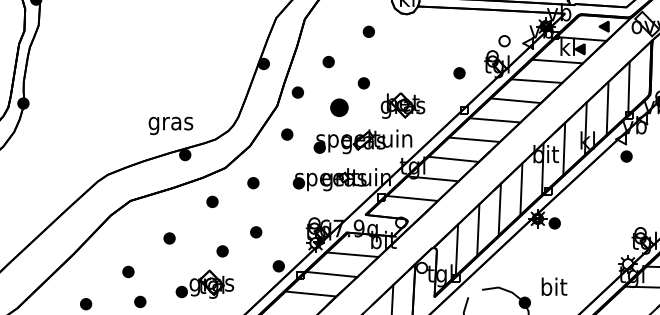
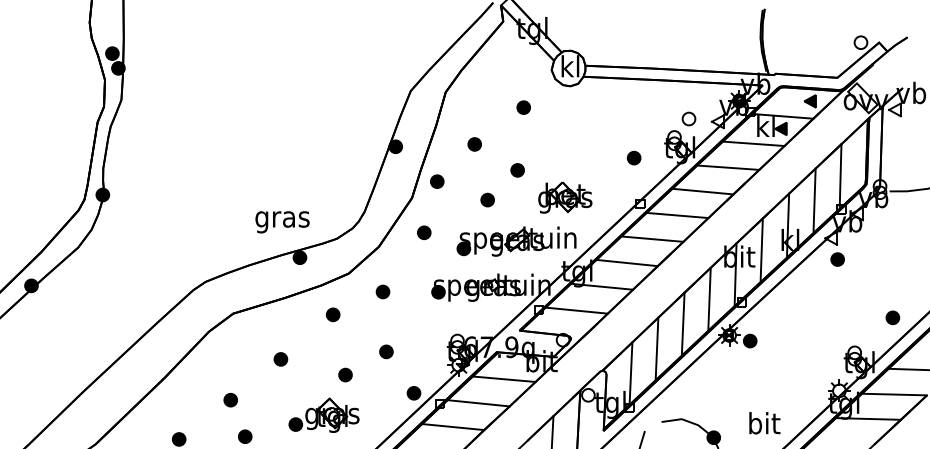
part: (339, 107) -> (487, 199), size x0.62
text: (554, 286) -> (764, 423), moved

